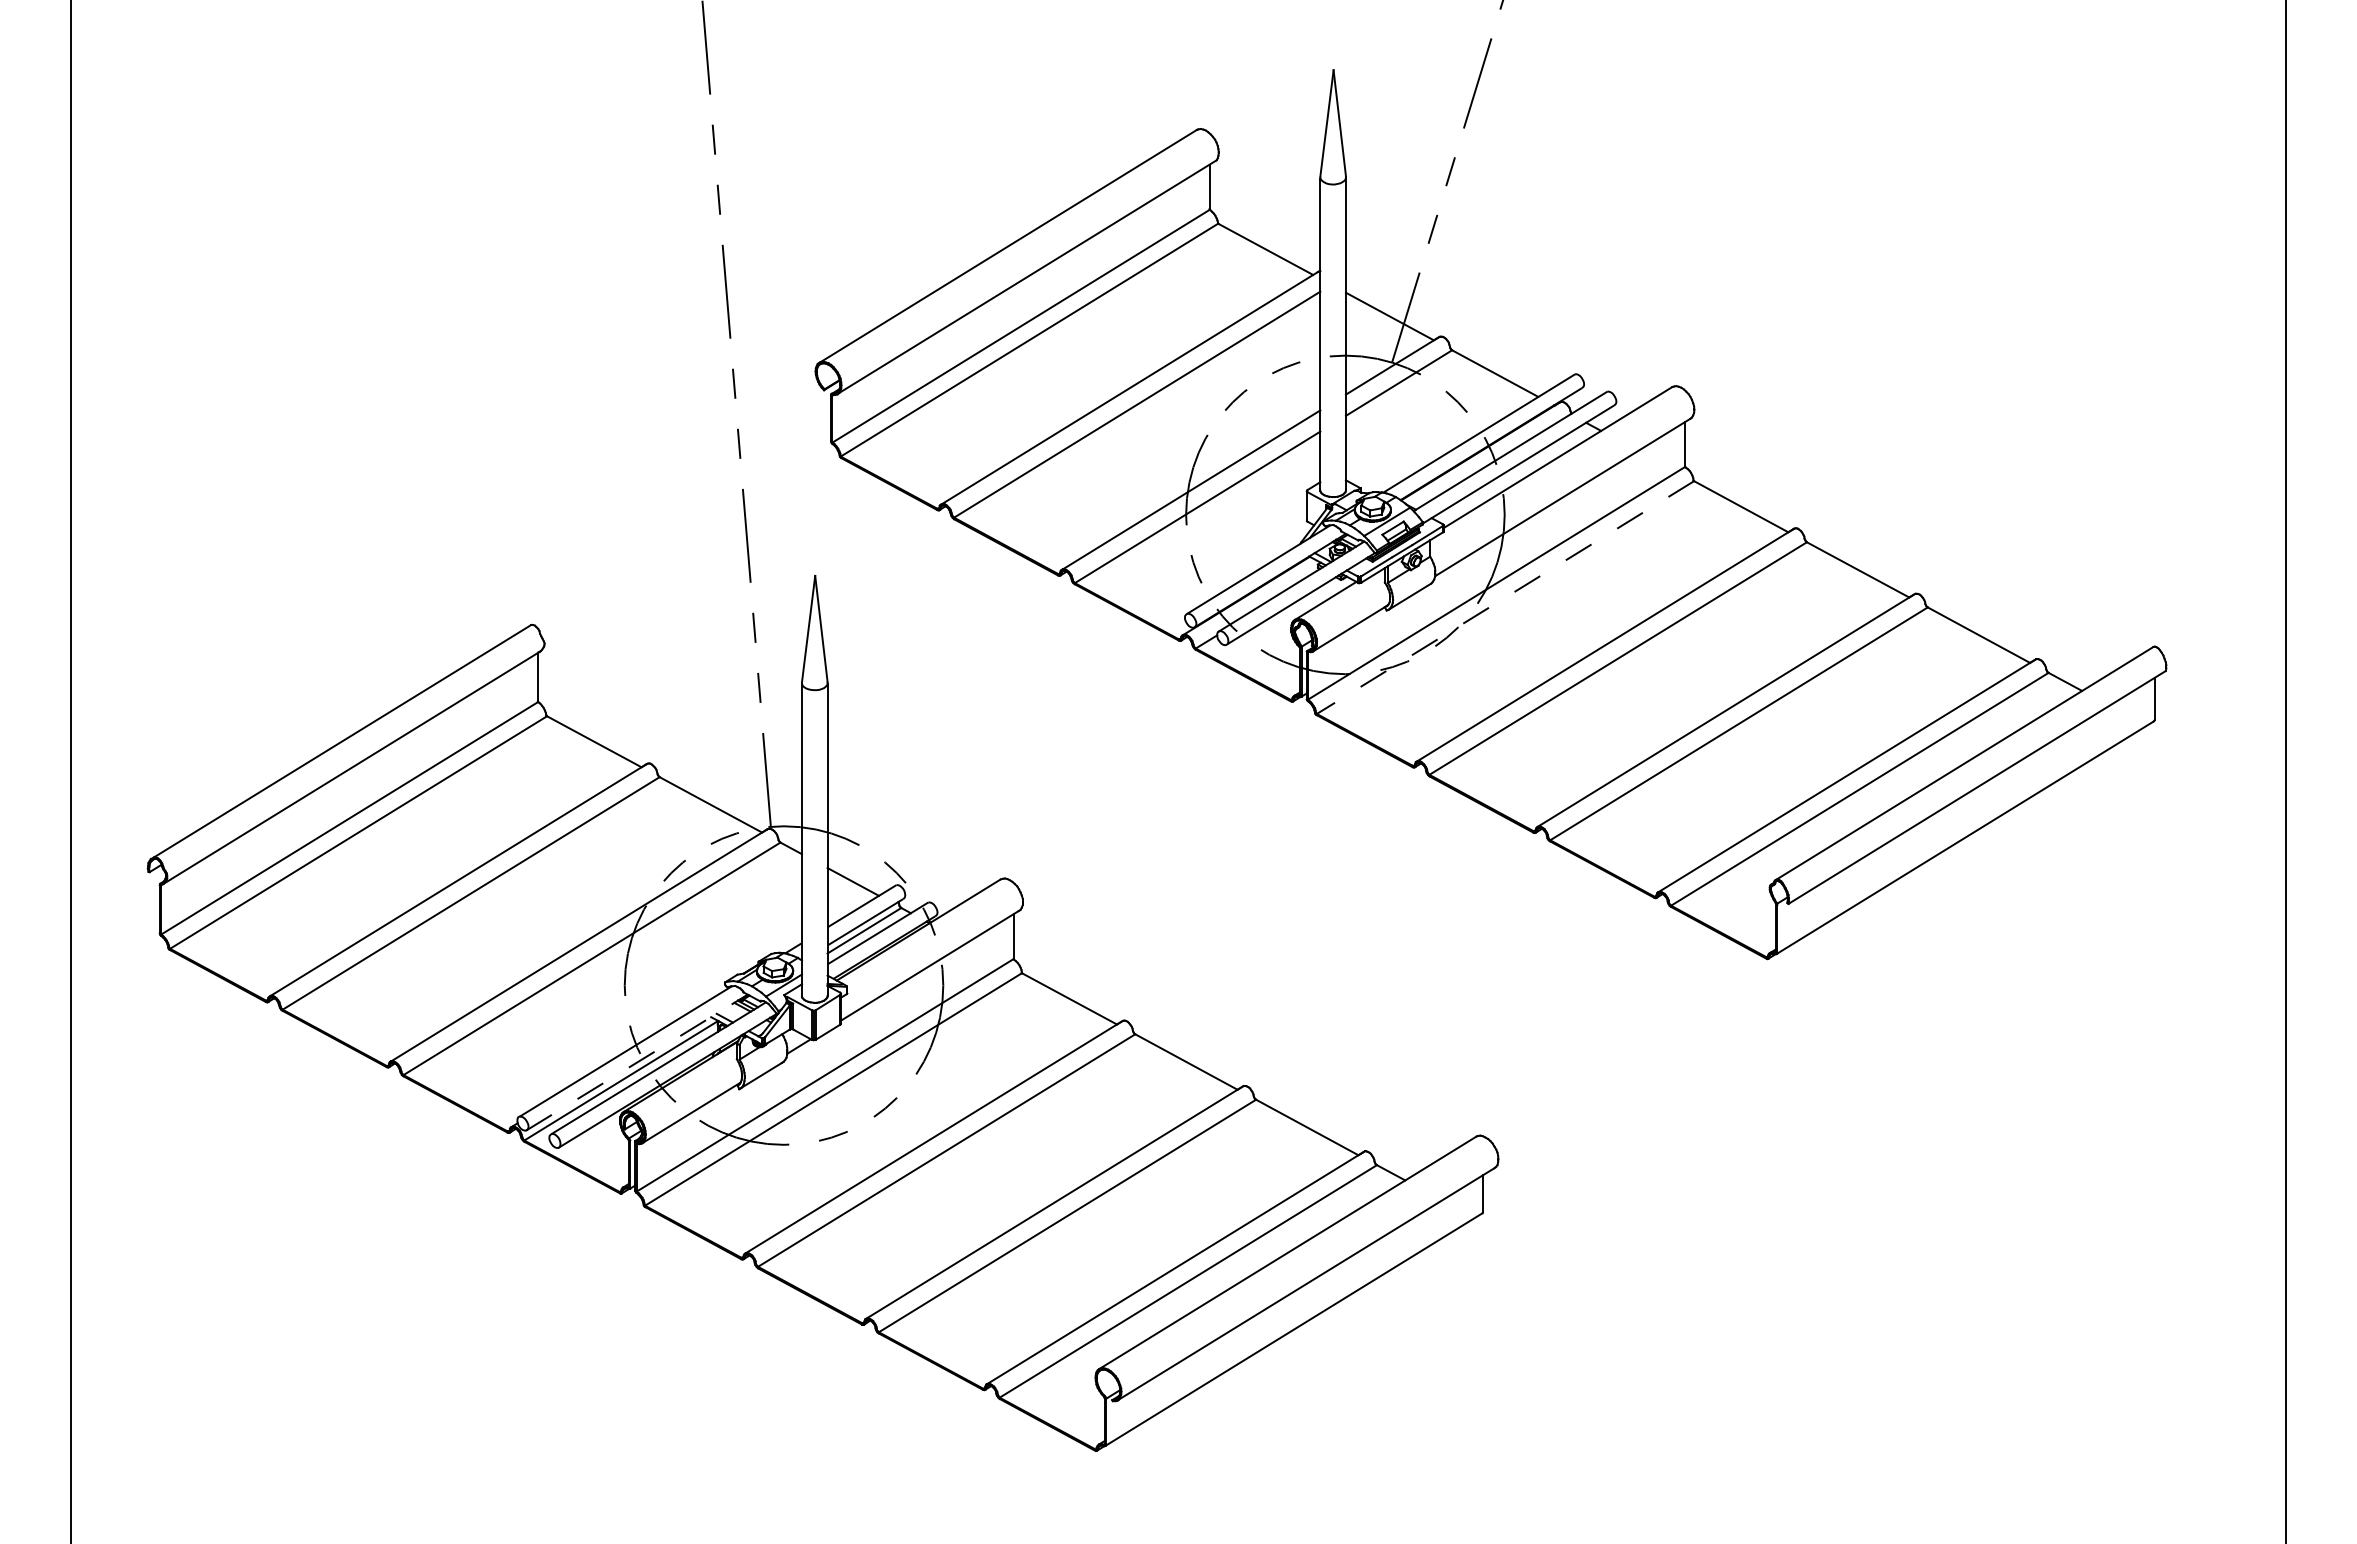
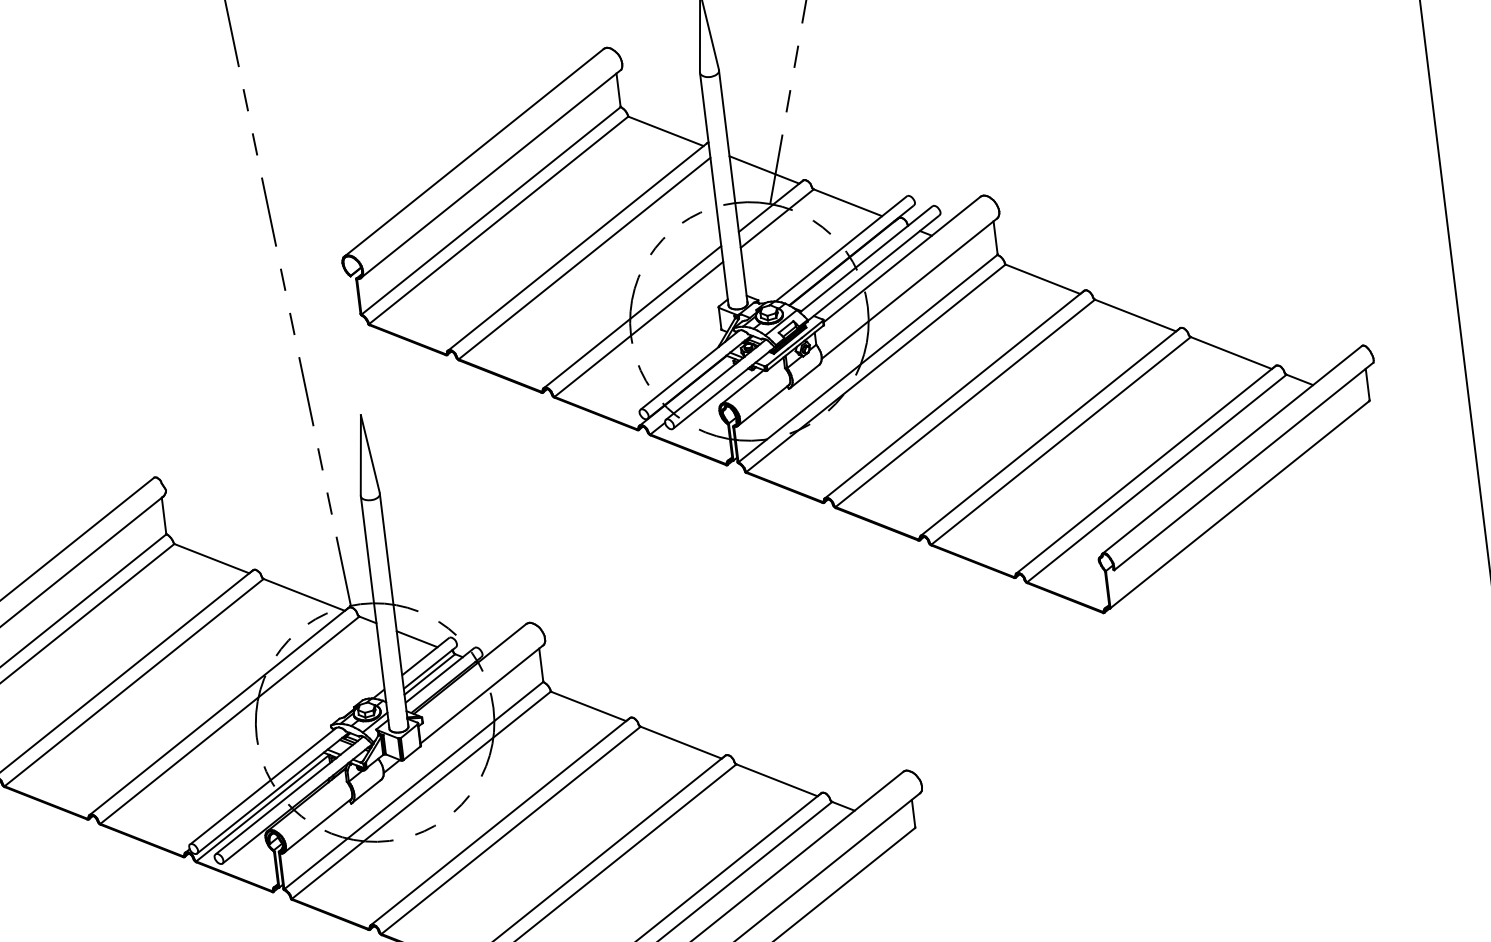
line: (1505, 597) -> (875, 368), dashed -> solid
line: (637, 1062) -> (273, 793), dashed -> solid

